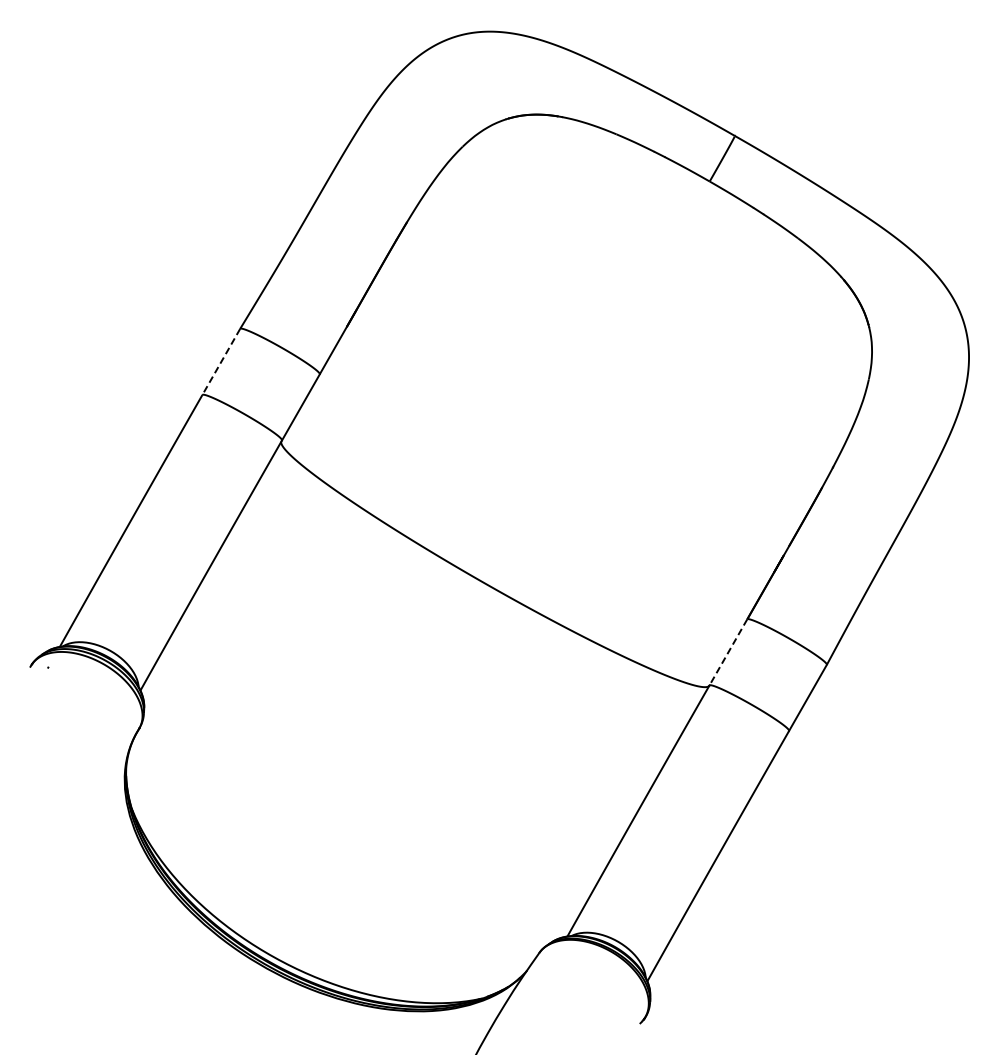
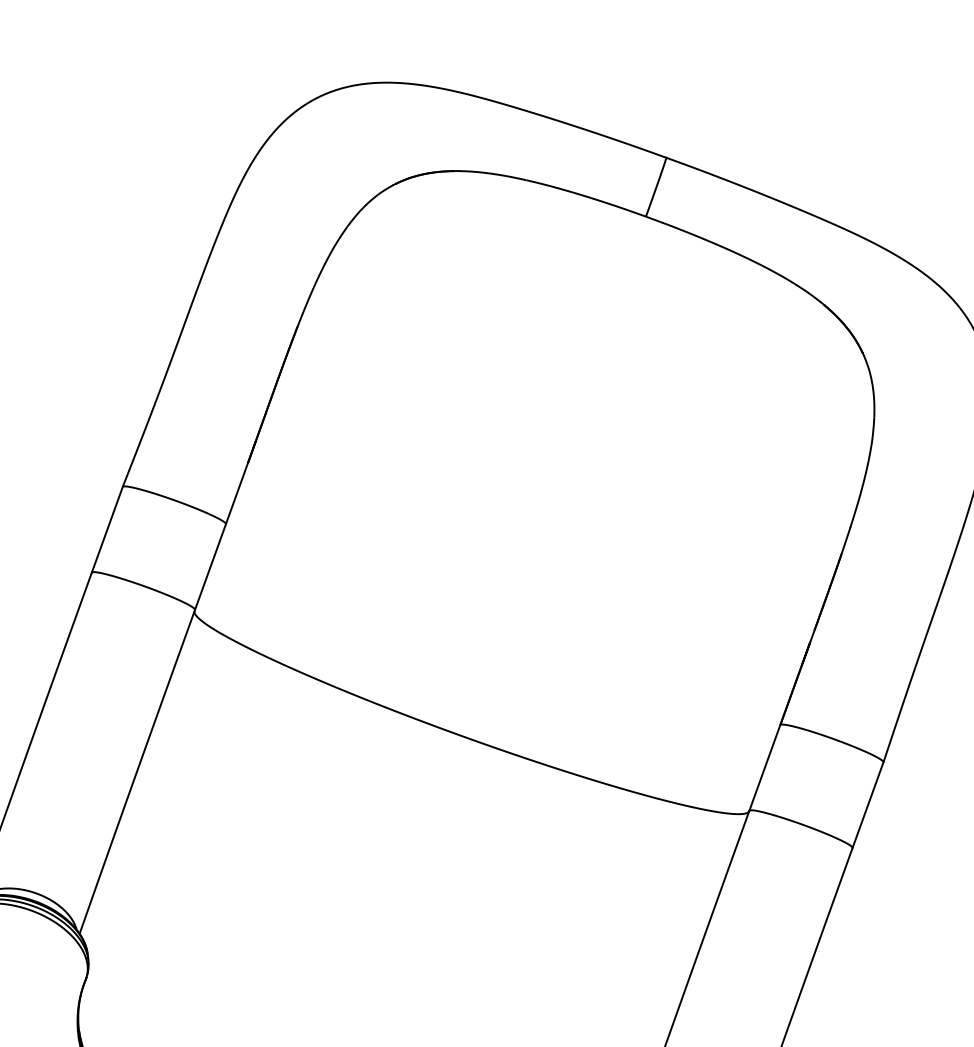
line: (221, 362) -> (107, 530), dashed -> solid
line: (728, 652) -> (764, 768), dashed -> solid

